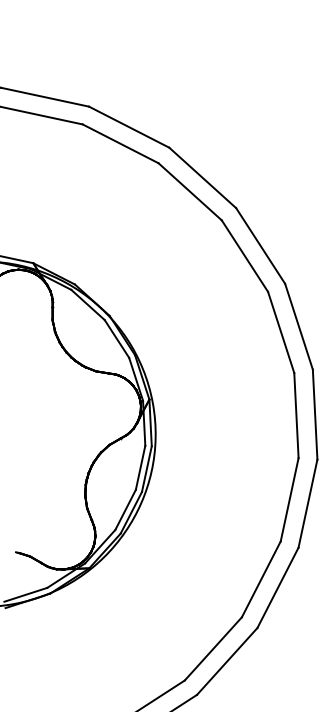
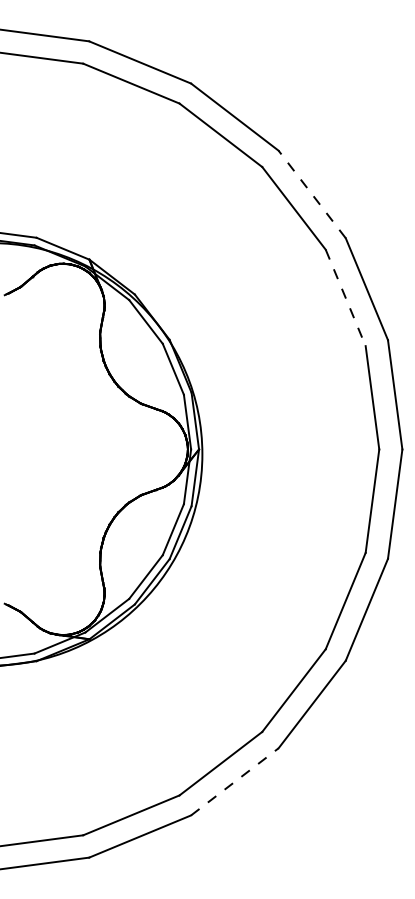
line: (202, 178) -> (311, 194), solid -> dashed
line: (244, 256) -> (345, 298), solid -> dashed
line: (227, 661) -> (235, 781), solid -> dashed

